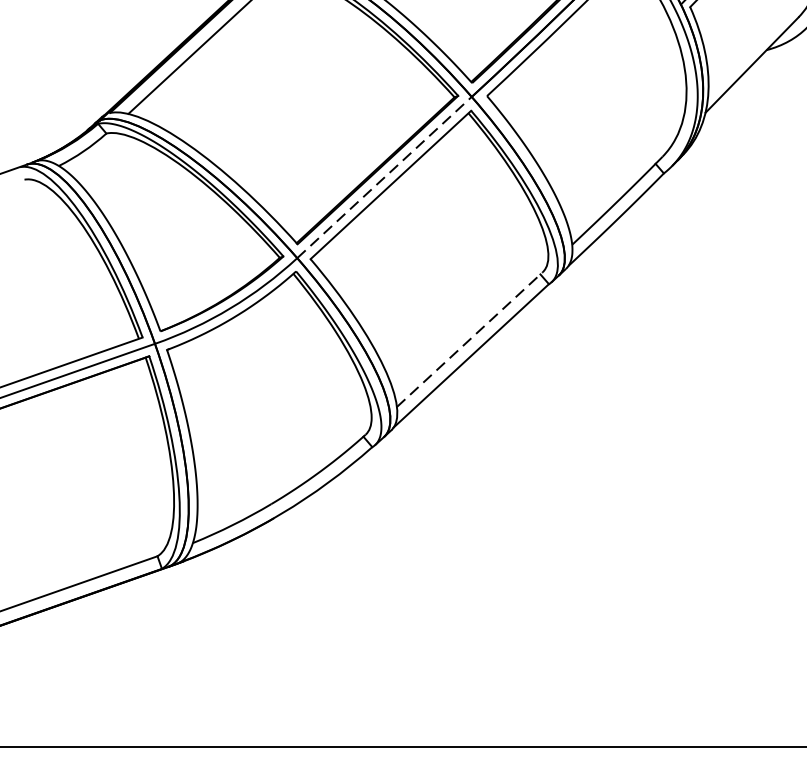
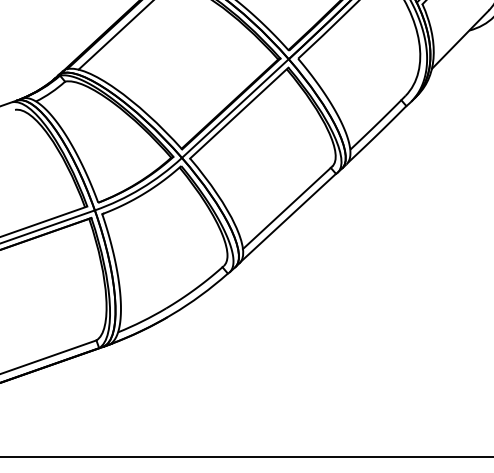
line: (384, 177) -> (235, 108), dashed -> solid
line: (469, 339) -> (287, 207), dashed -> solid

